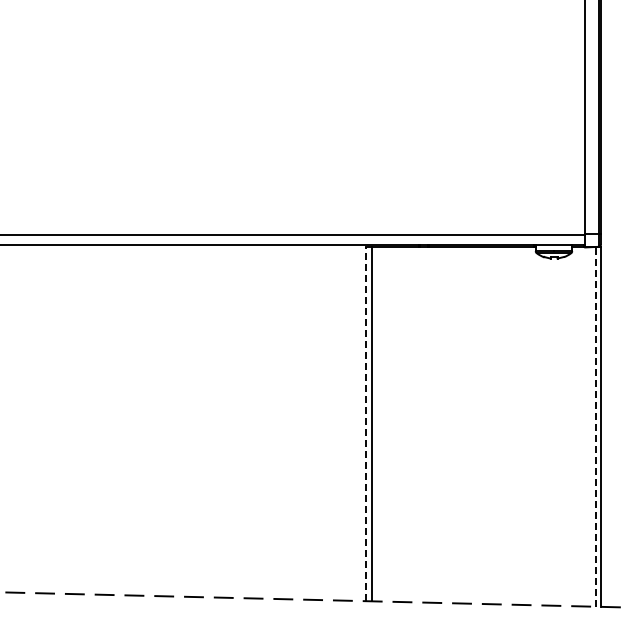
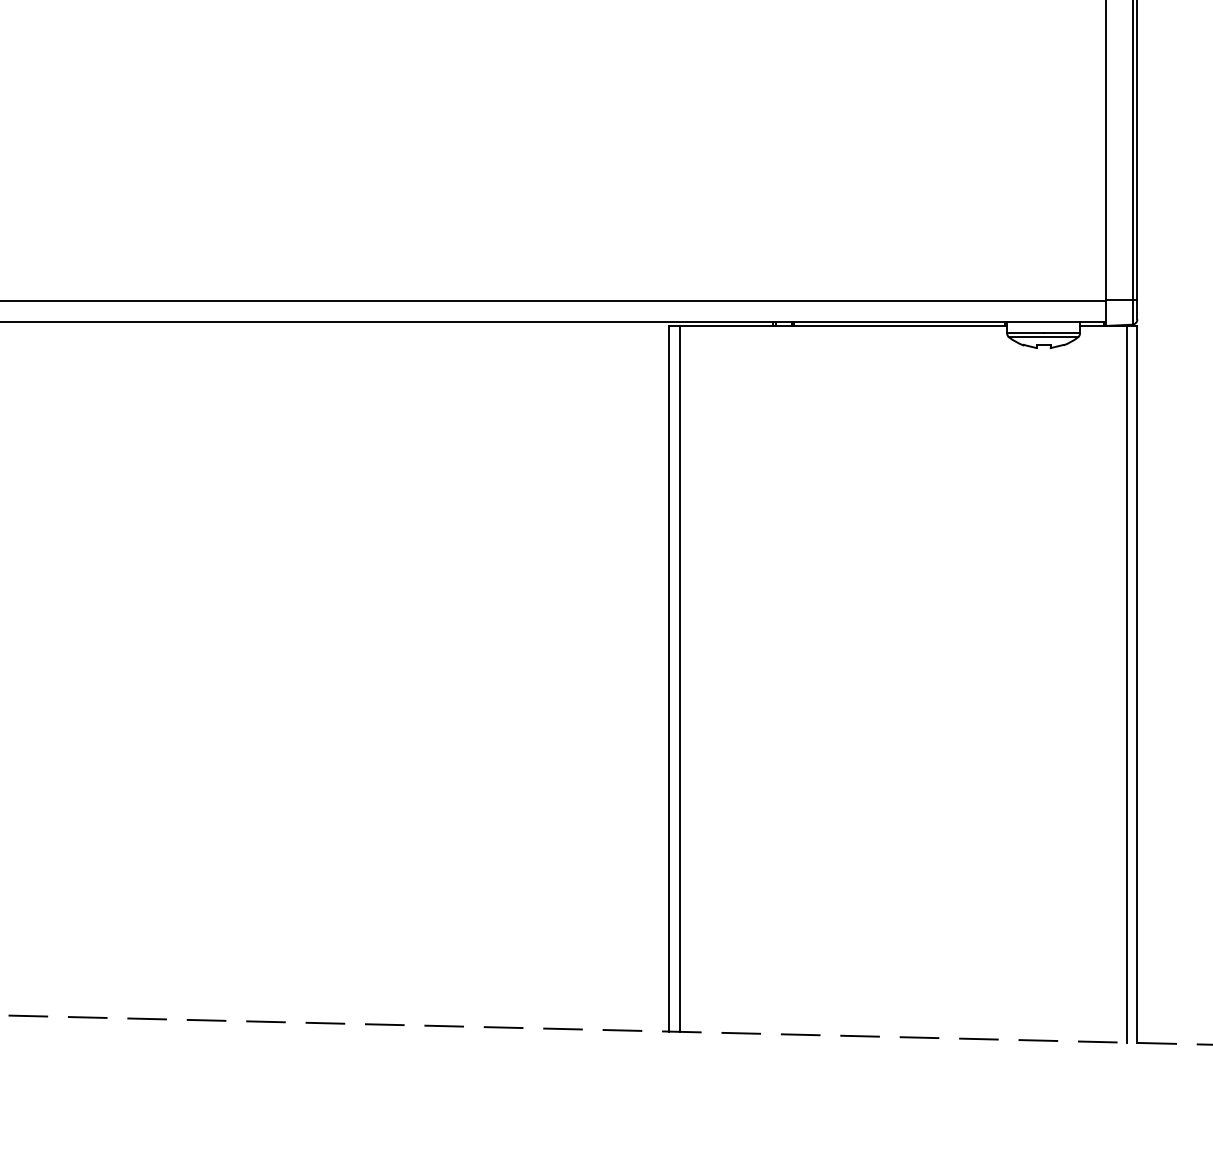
line: (366, 424) -> (669, 679), dashed -> solid
line: (595, 427) -> (1126, 685), dashed -> solid

